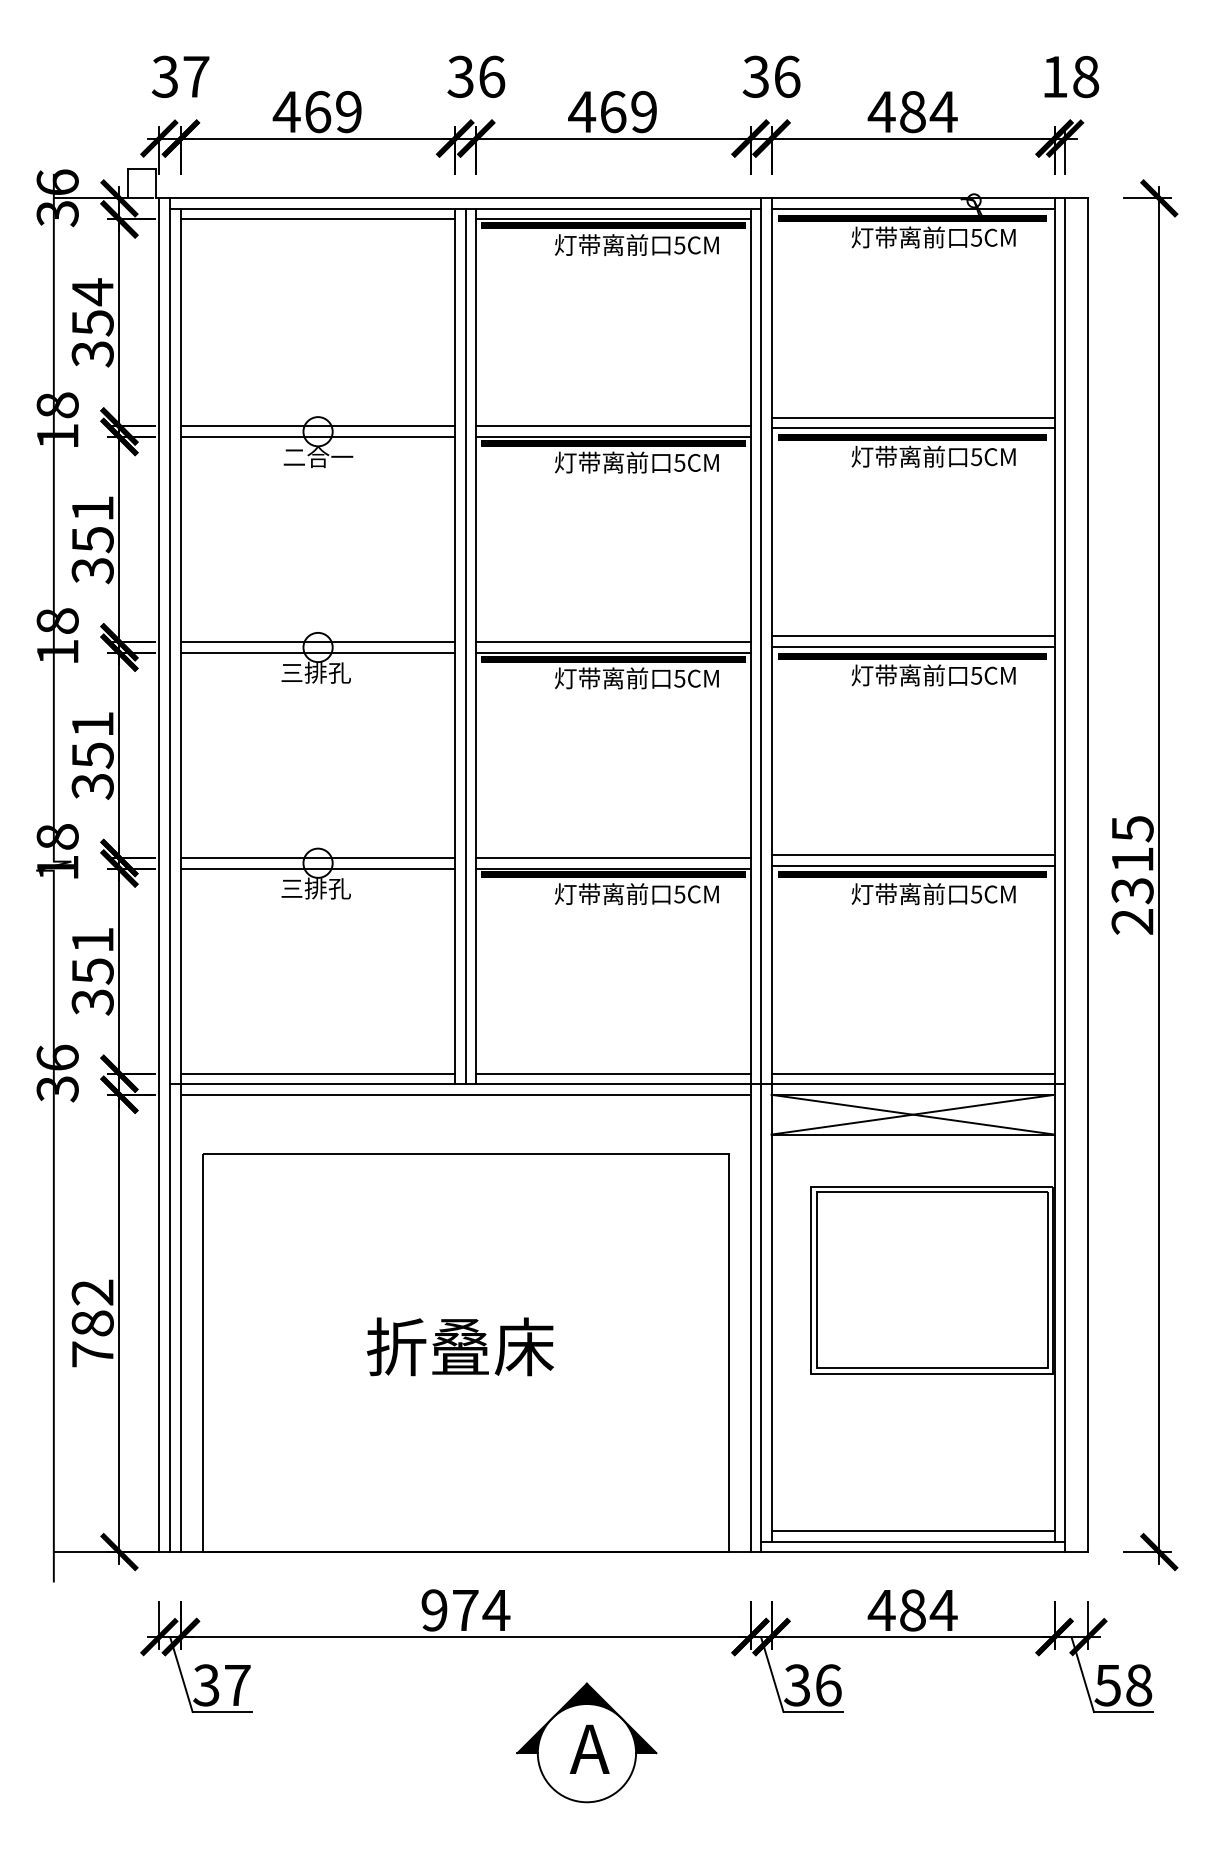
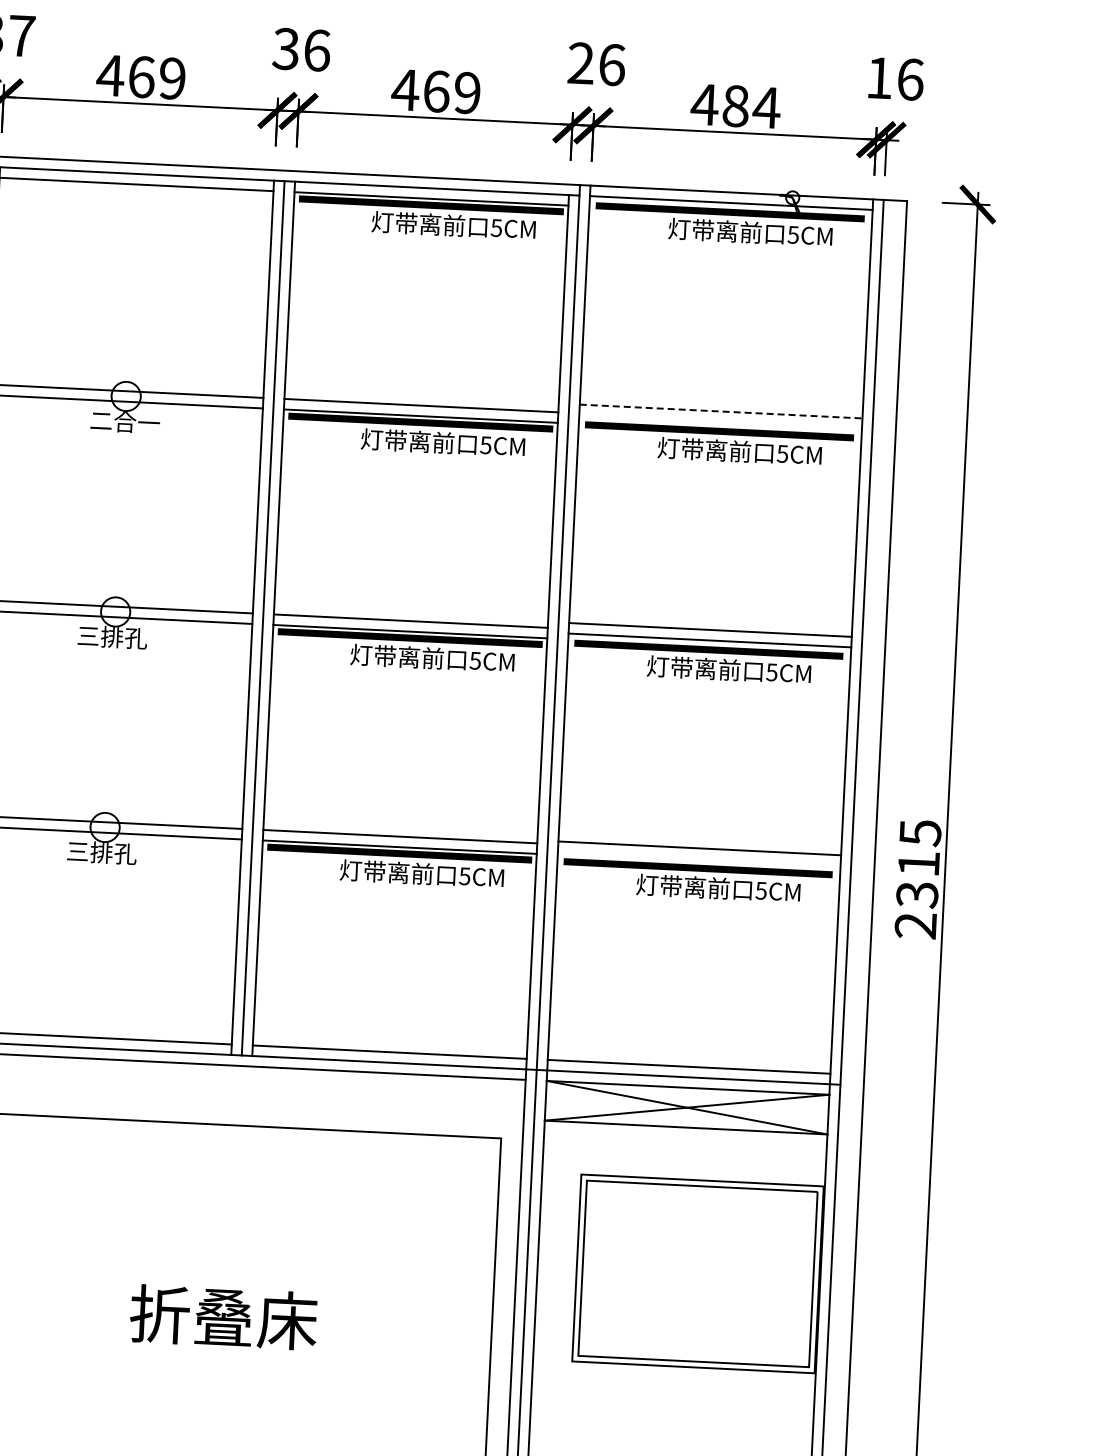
text: (755, 76) -> (580, 63), 36 -> 26
text: (1086, 76) -> (911, 79), 18 -> 16
line: (913, 417) -> (721, 411), solid -> dashed
line: (912, 428) -> (720, 422), removed
line: (912, 865) -> (698, 858), removed

